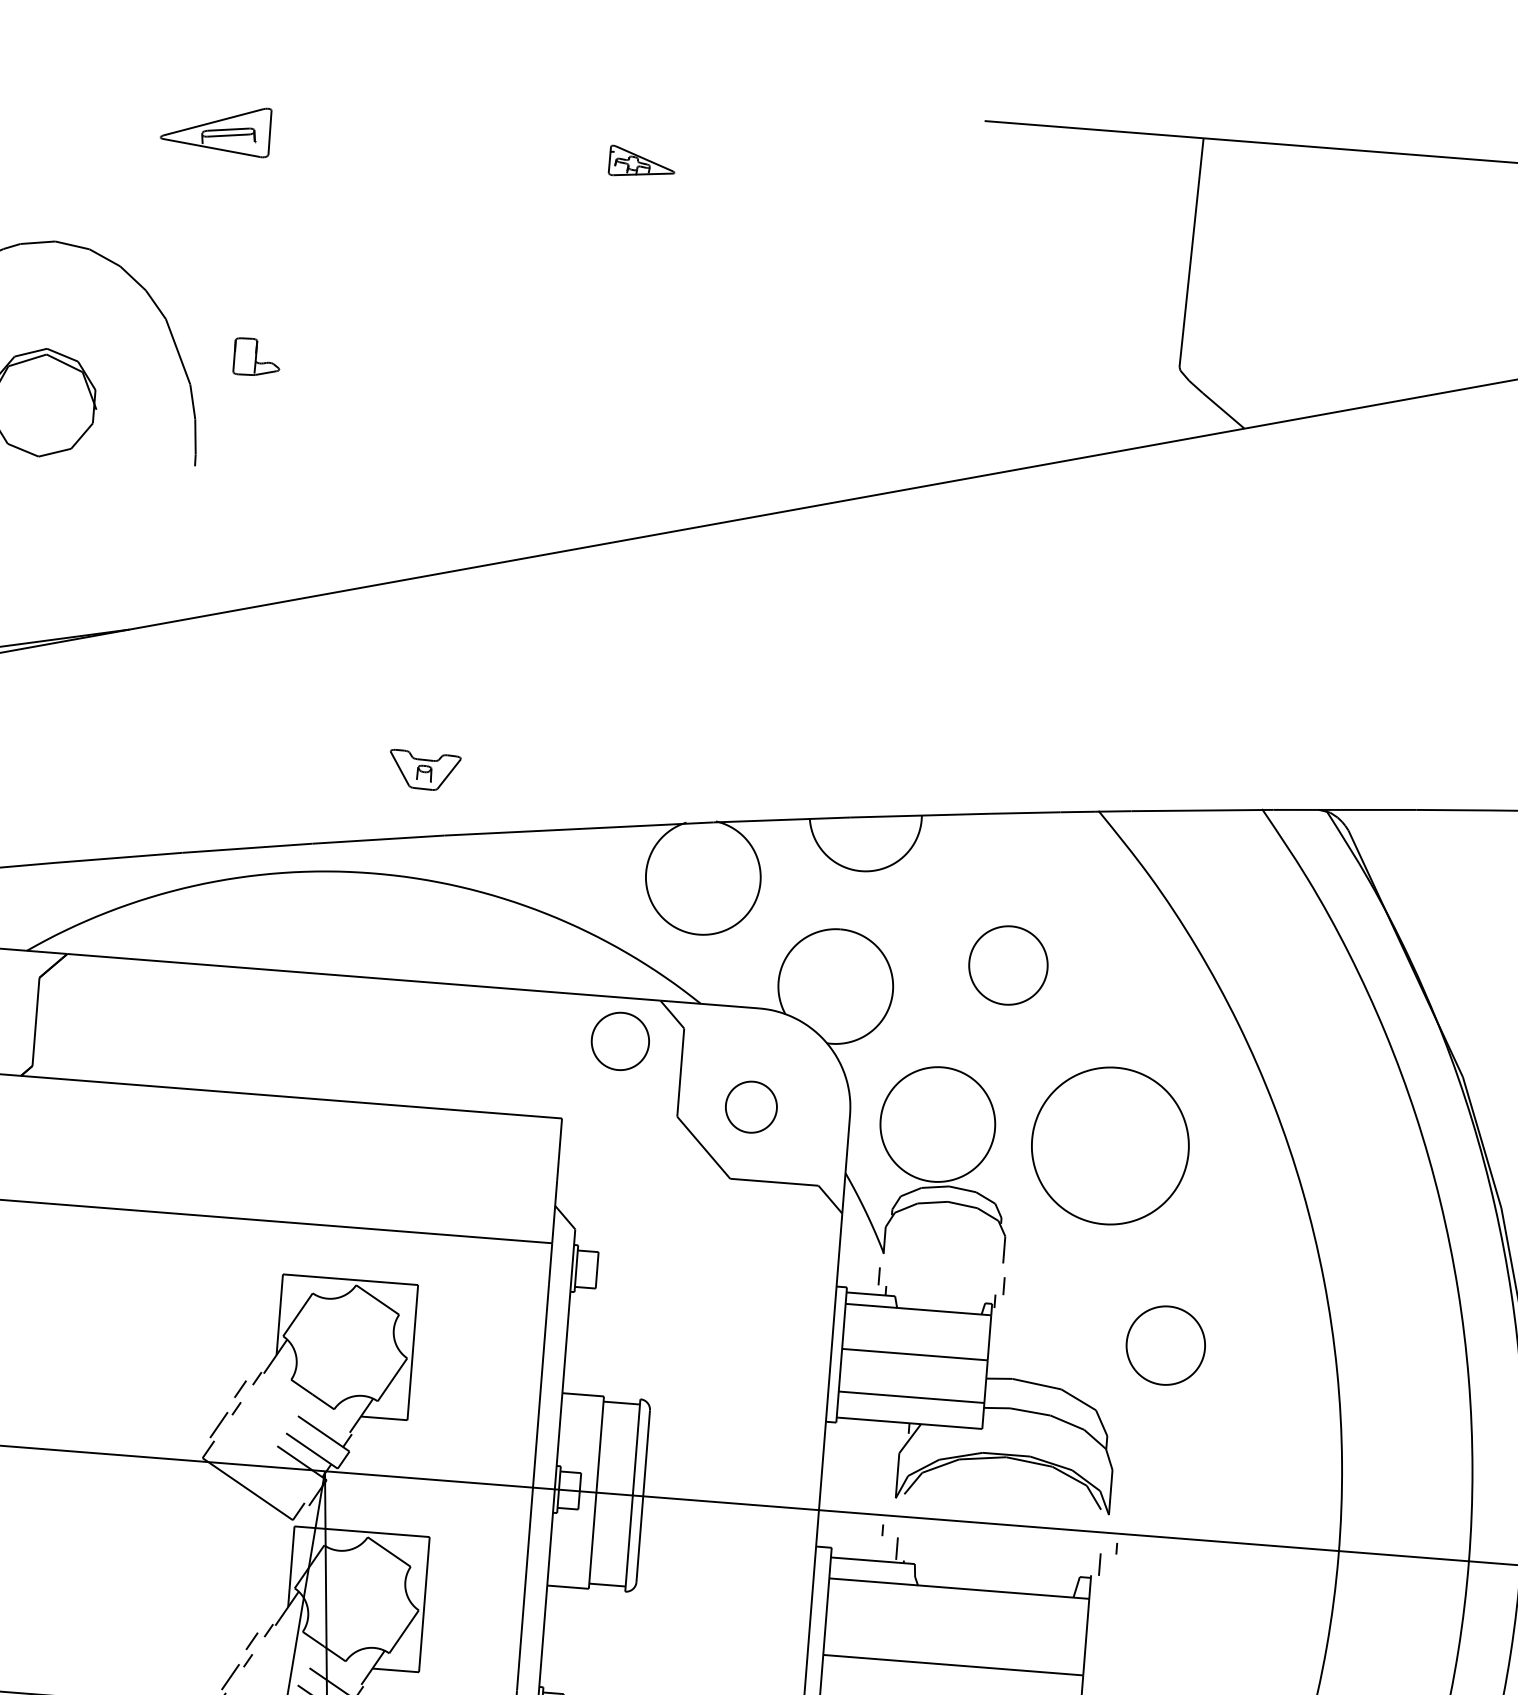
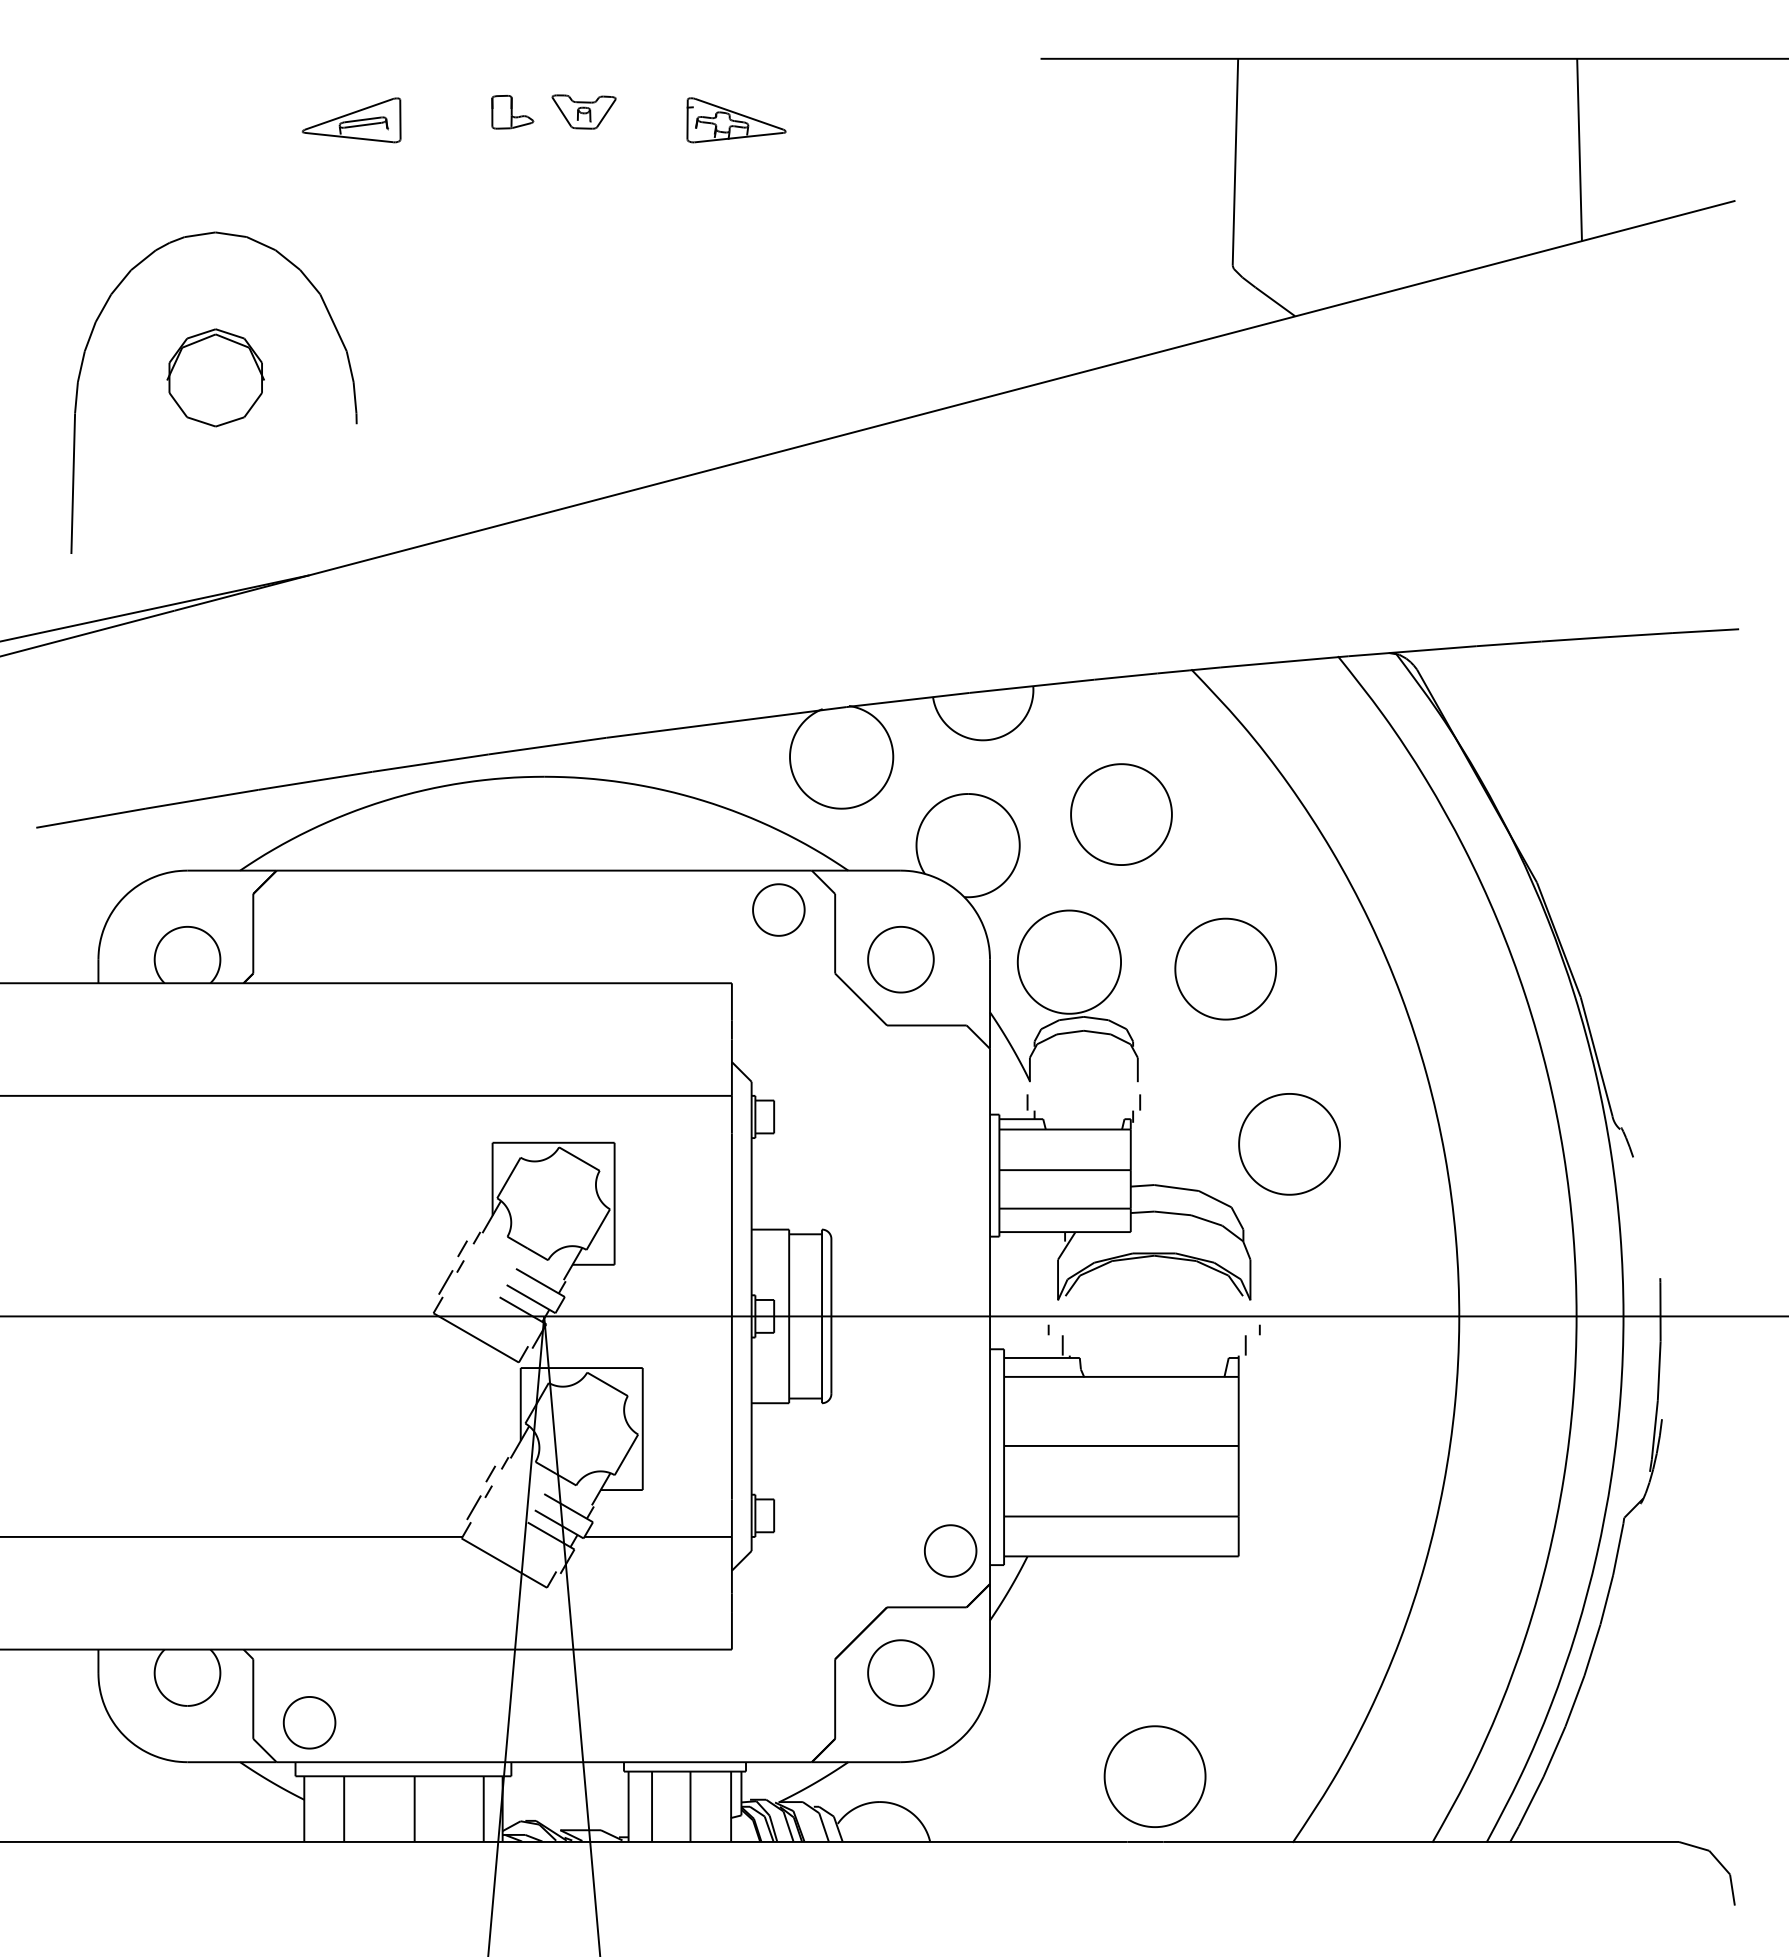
part: (642, 162) -> (736, 120), size x1.67
part: (256, 357) -> (512, 112), moved
part: (423, 770) -> (583, 111), moved
part: (1008, 965) -> (1121, 814), size x1.43
part: (750, 1106) -> (900, 959), size x1.43
part: (1110, 1145) -> (1225, 968), size x0.71
part: (1165, 1345) -> (1289, 1144), size x1.43

